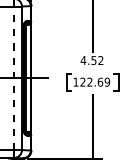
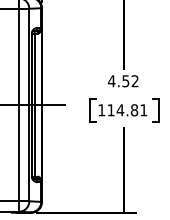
line: (13, 77) -> (18, 104), dashed -> solid
text: (95, 82) -> (127, 110), 122.69 -> 114.81

